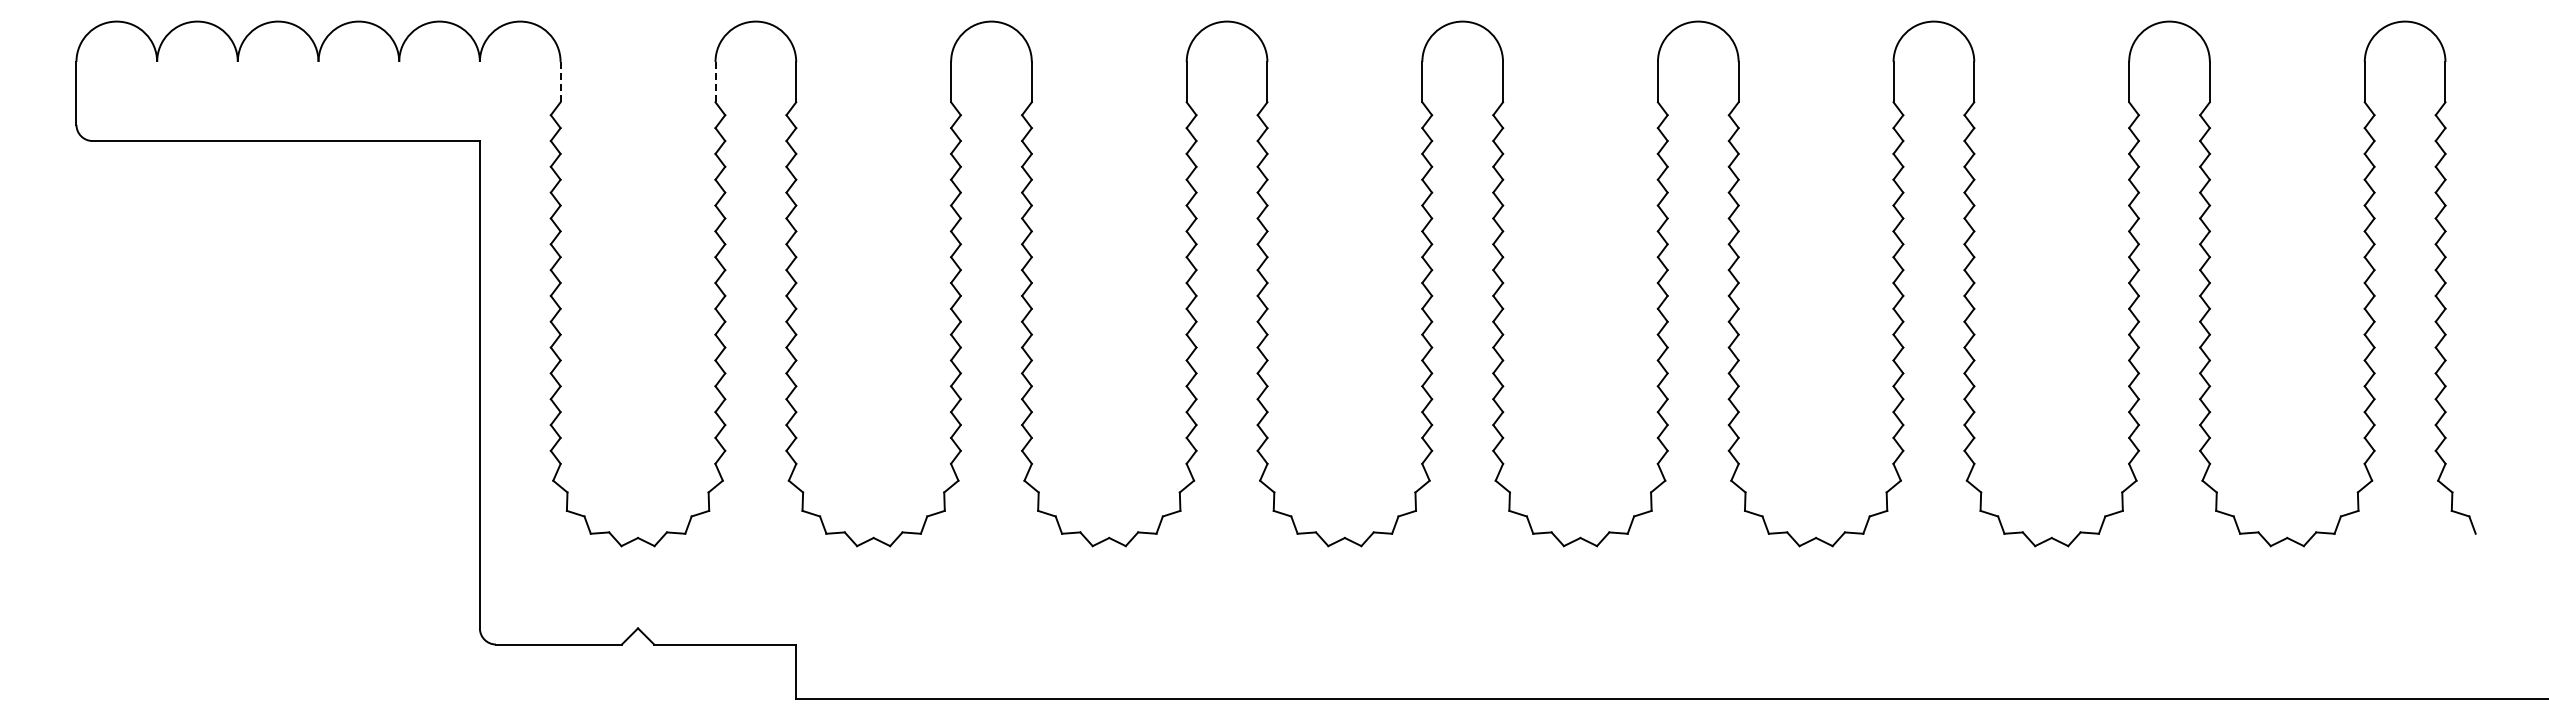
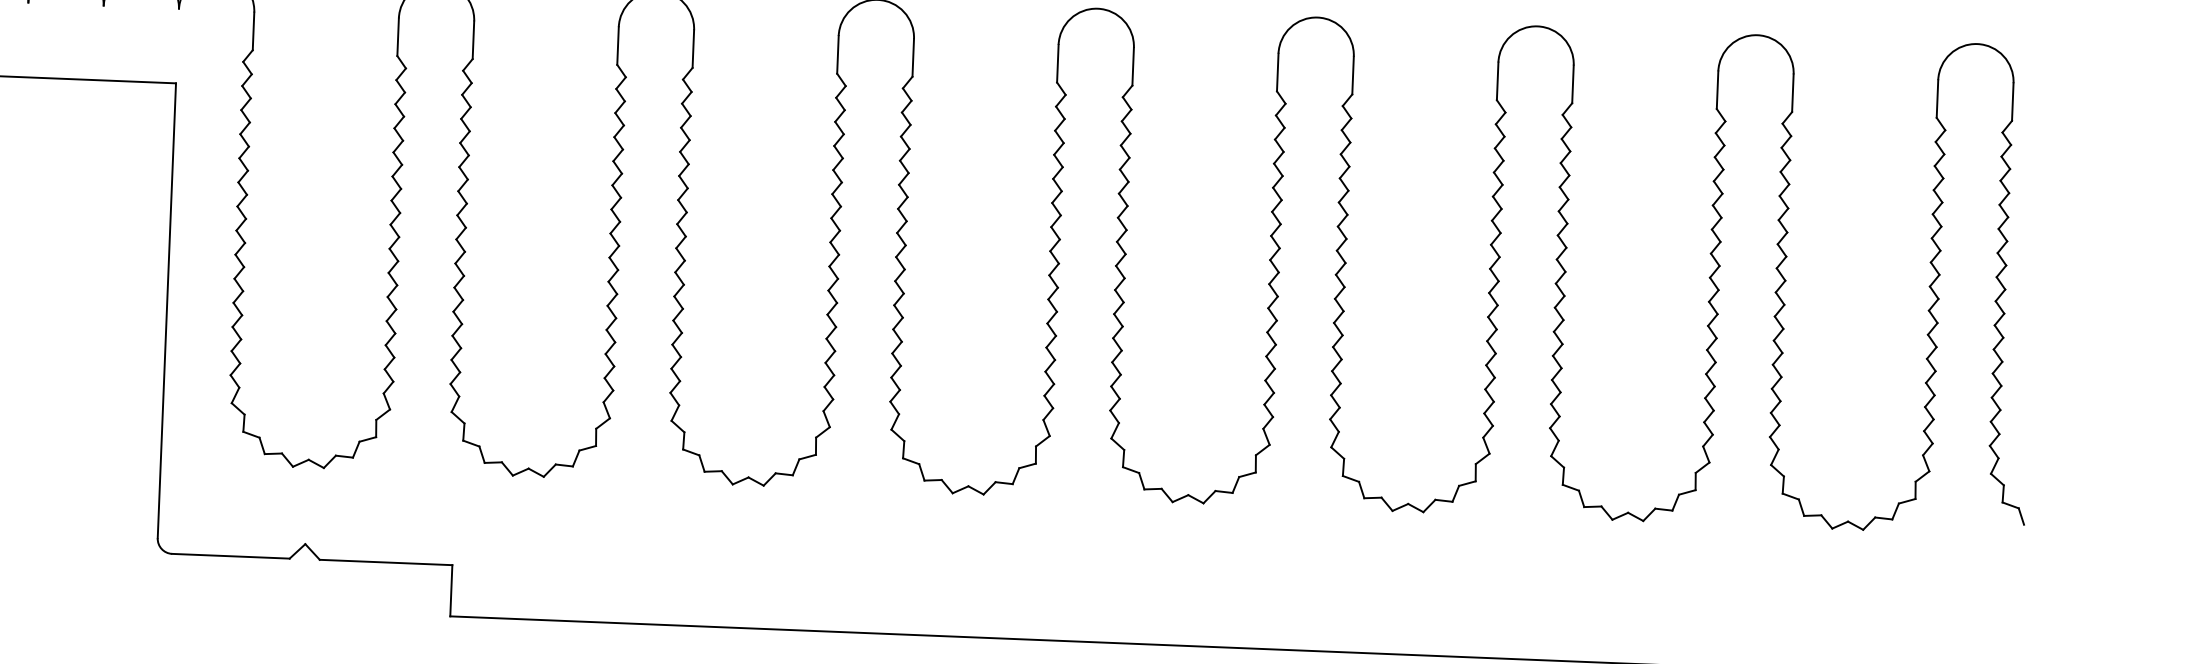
line: (715, 81) -> (398, 36), dashed -> solid
line: (560, 82) -> (253, 31), dashed -> solid

